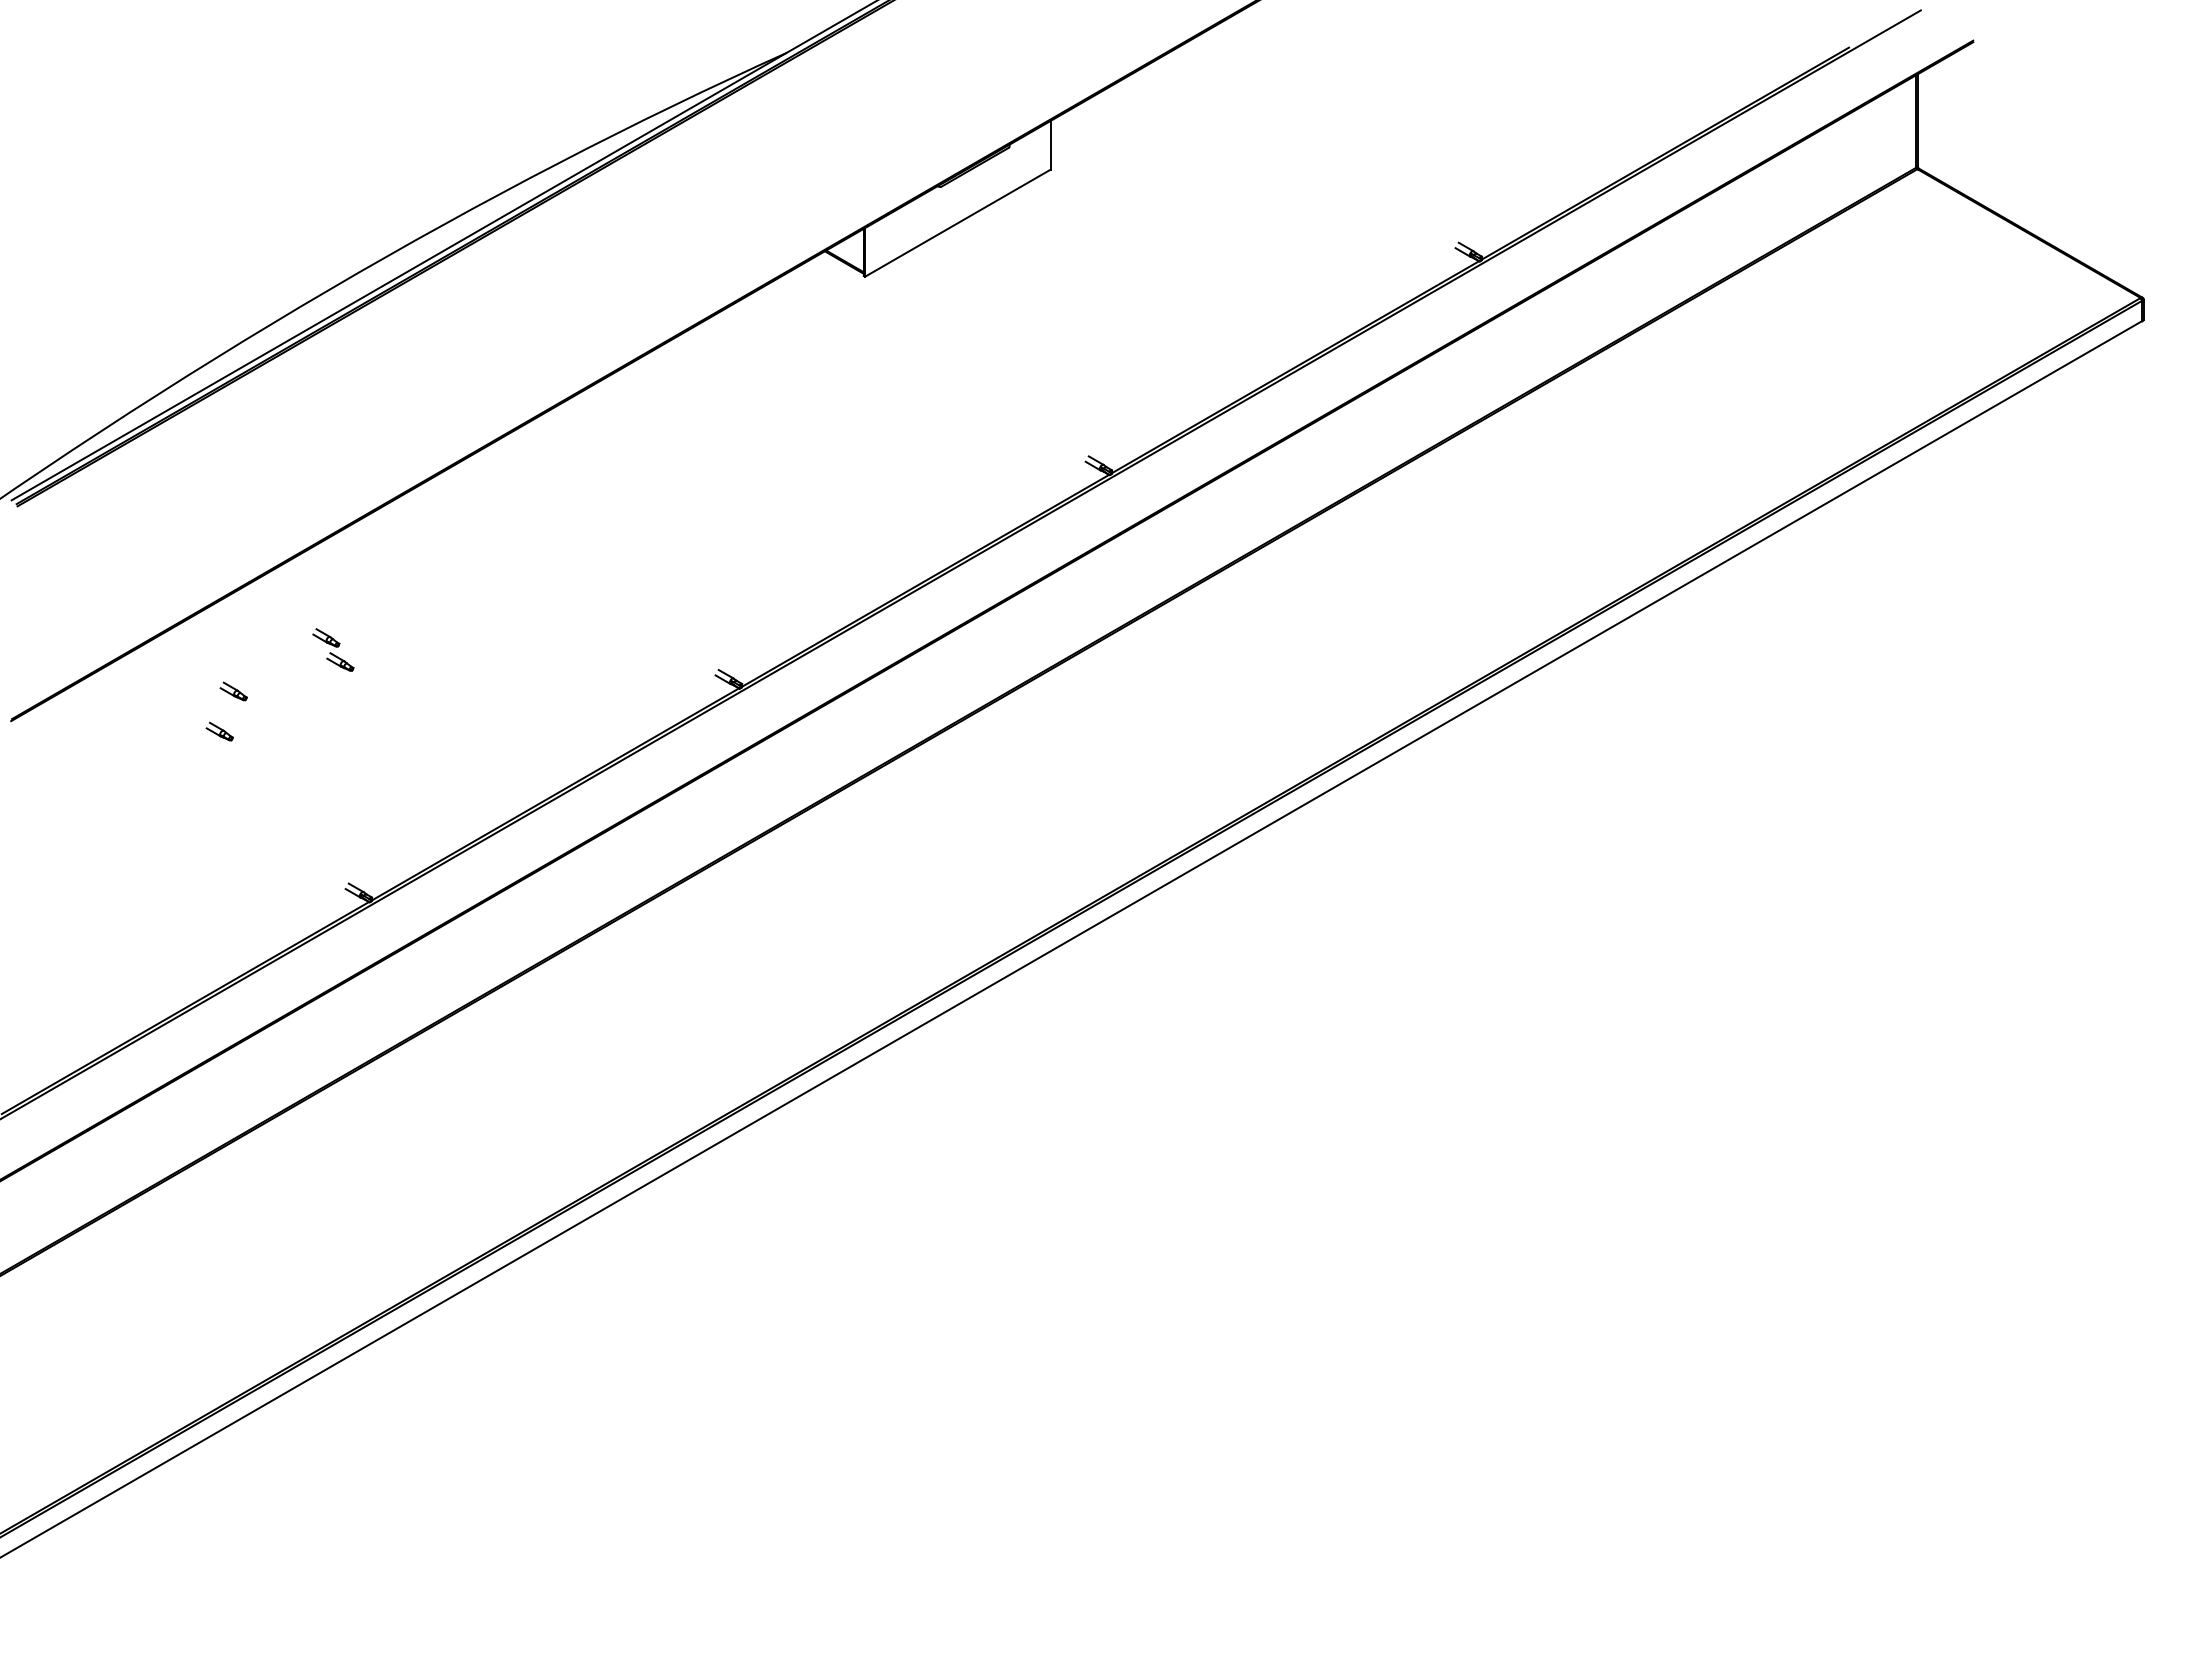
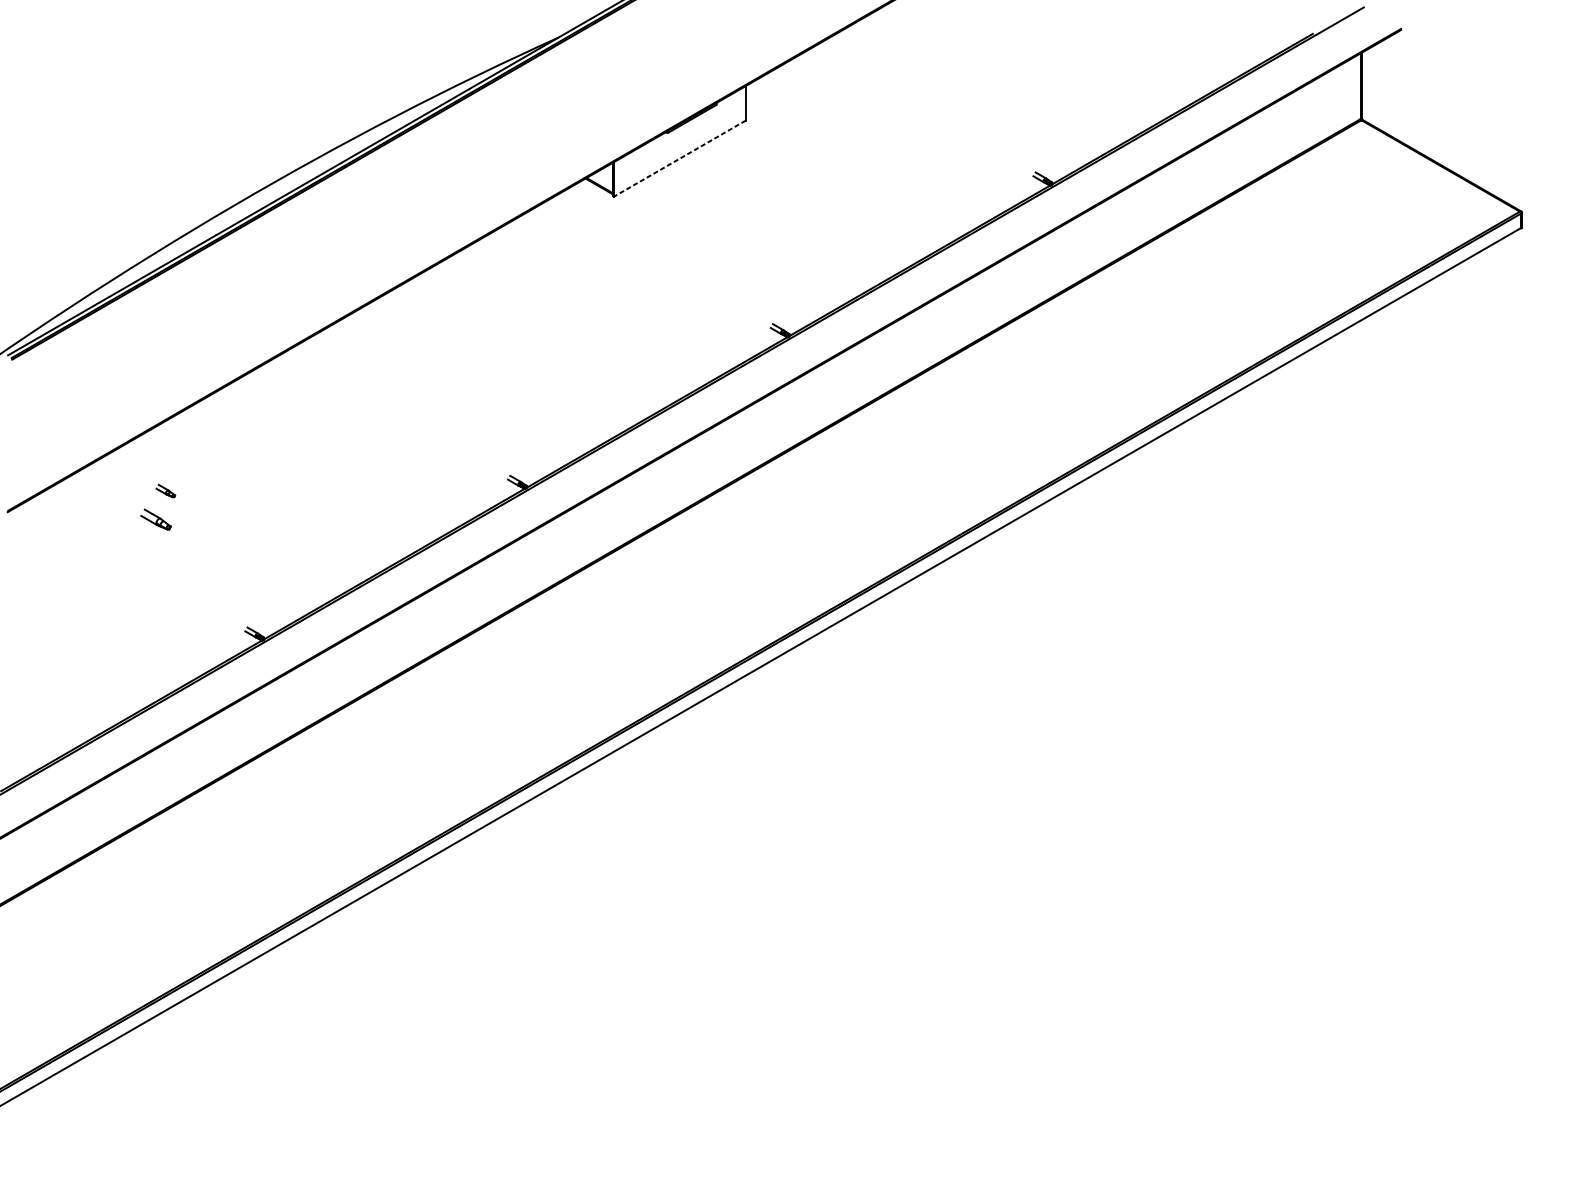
line: (957, 223) -> (679, 158), solid -> dashed
part: (333, 649) -> (236, 461), removed
part: (219, 731) -> (155, 519), size x1.6

